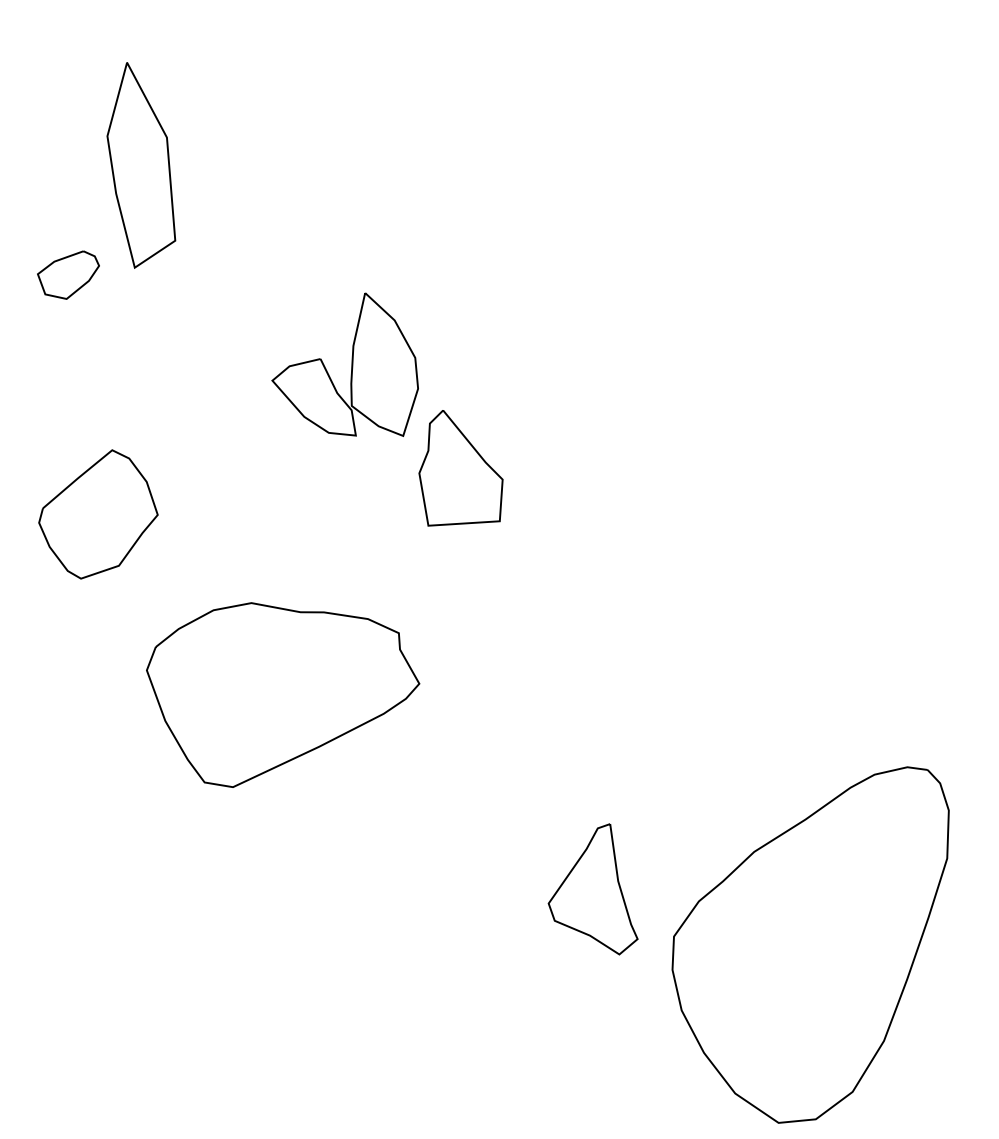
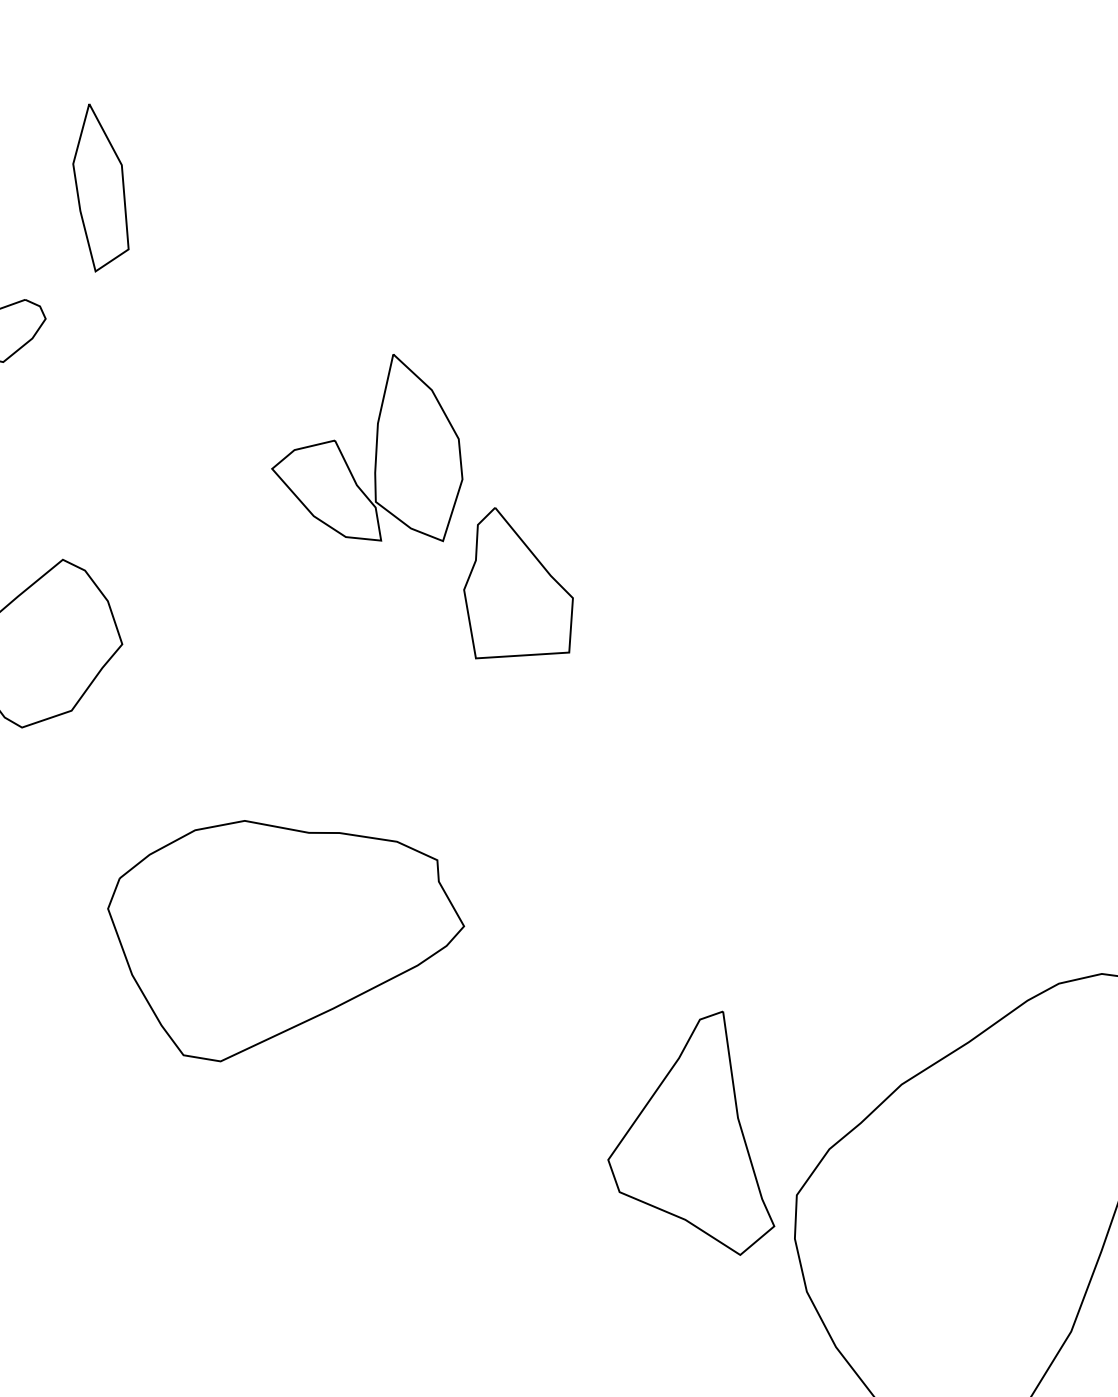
part: (141, 165) -> (101, 187), size x0.62
part: (283, 694) -> (286, 940), moved
part: (592, 889) -> (690, 1133), size x1.43

